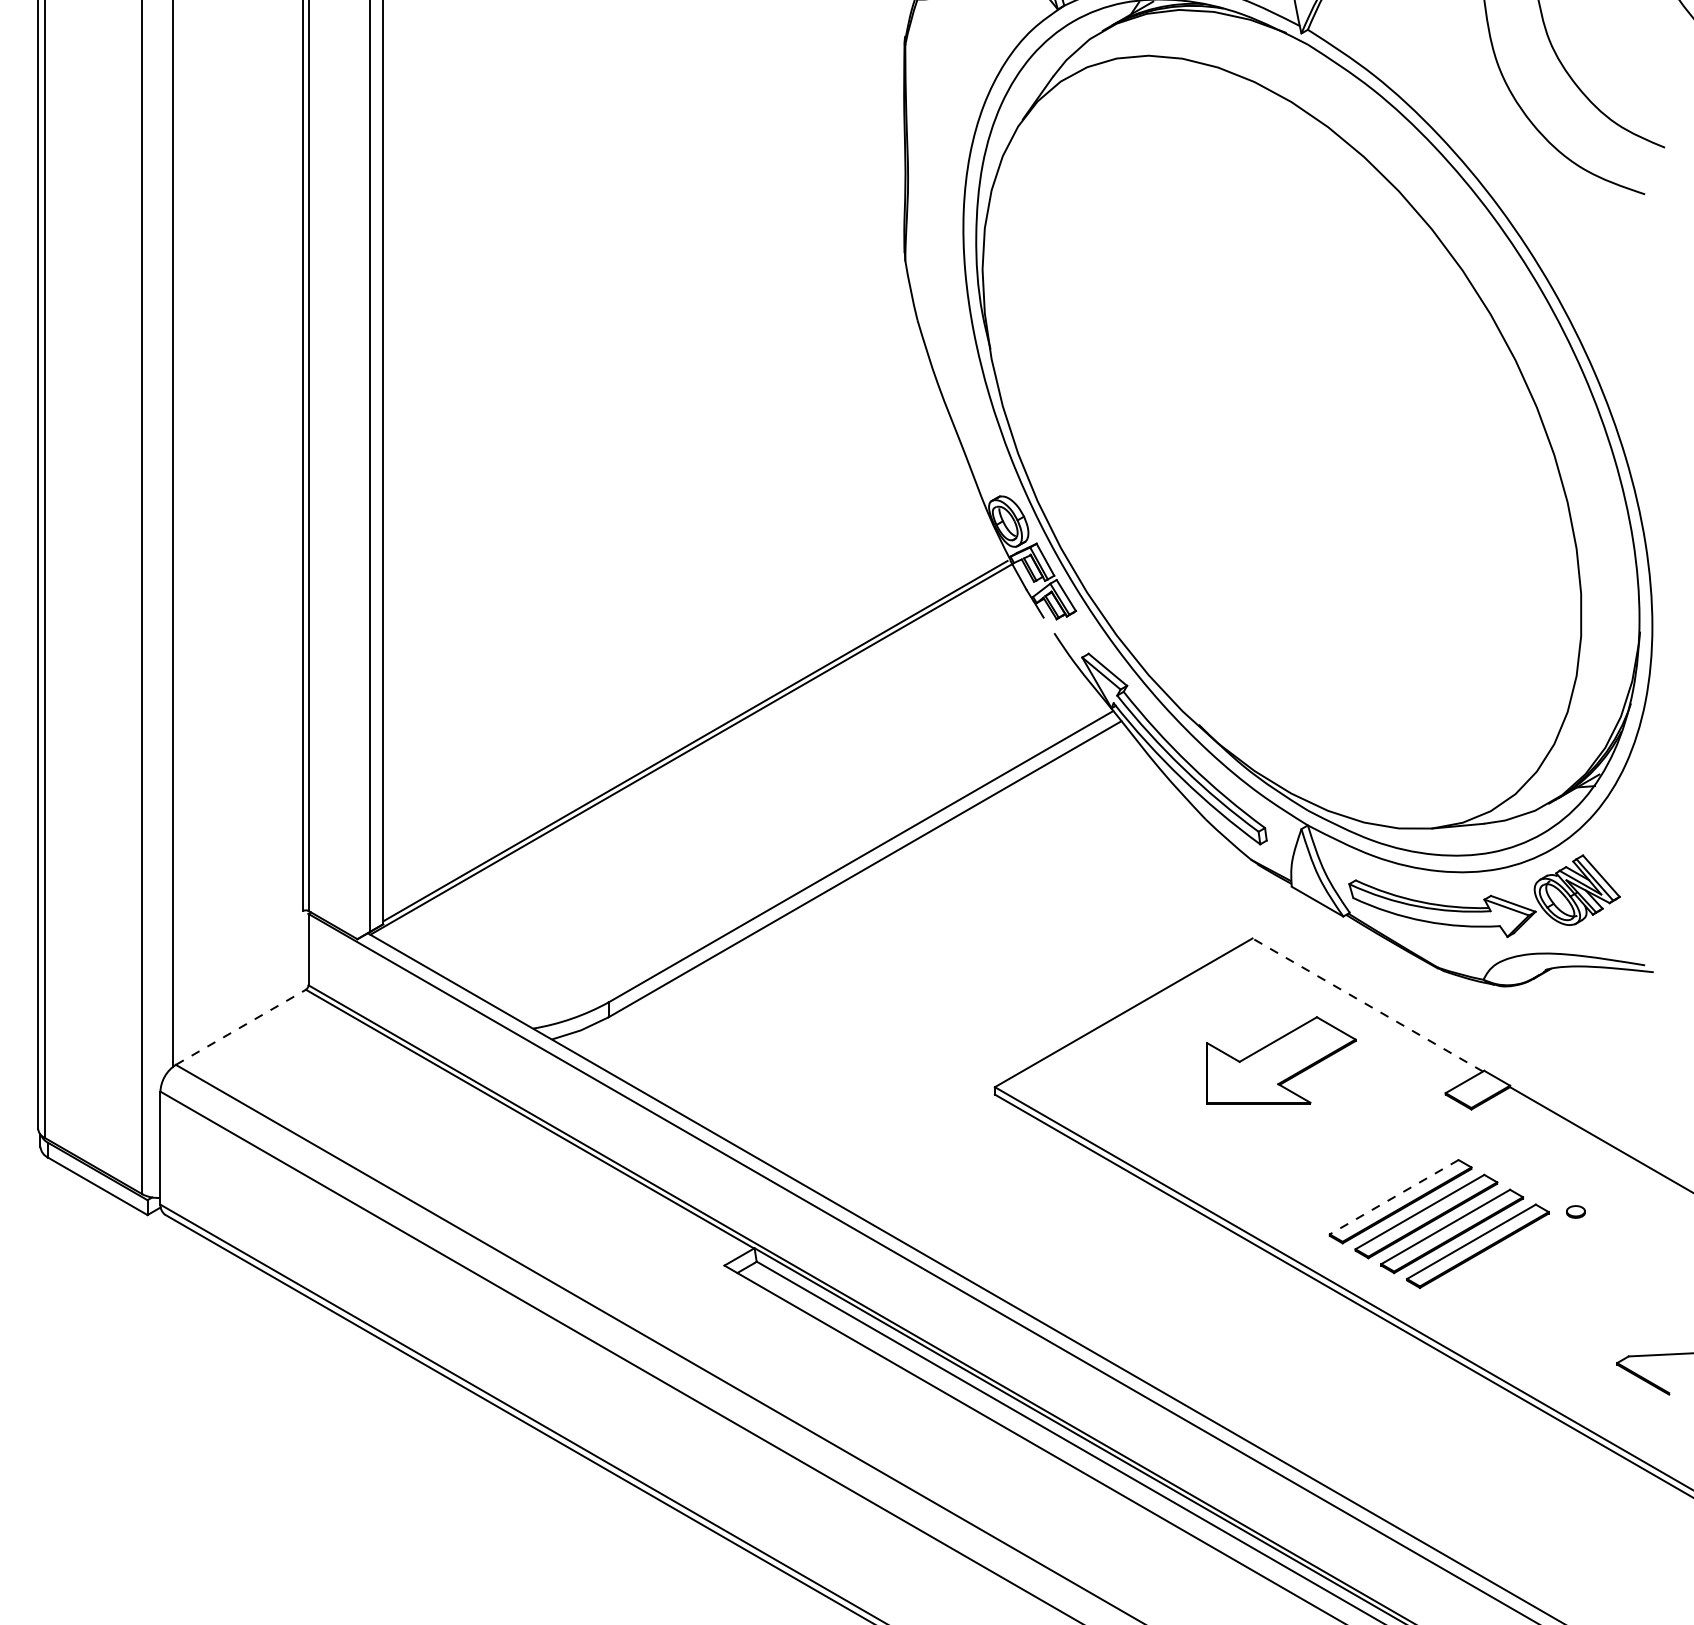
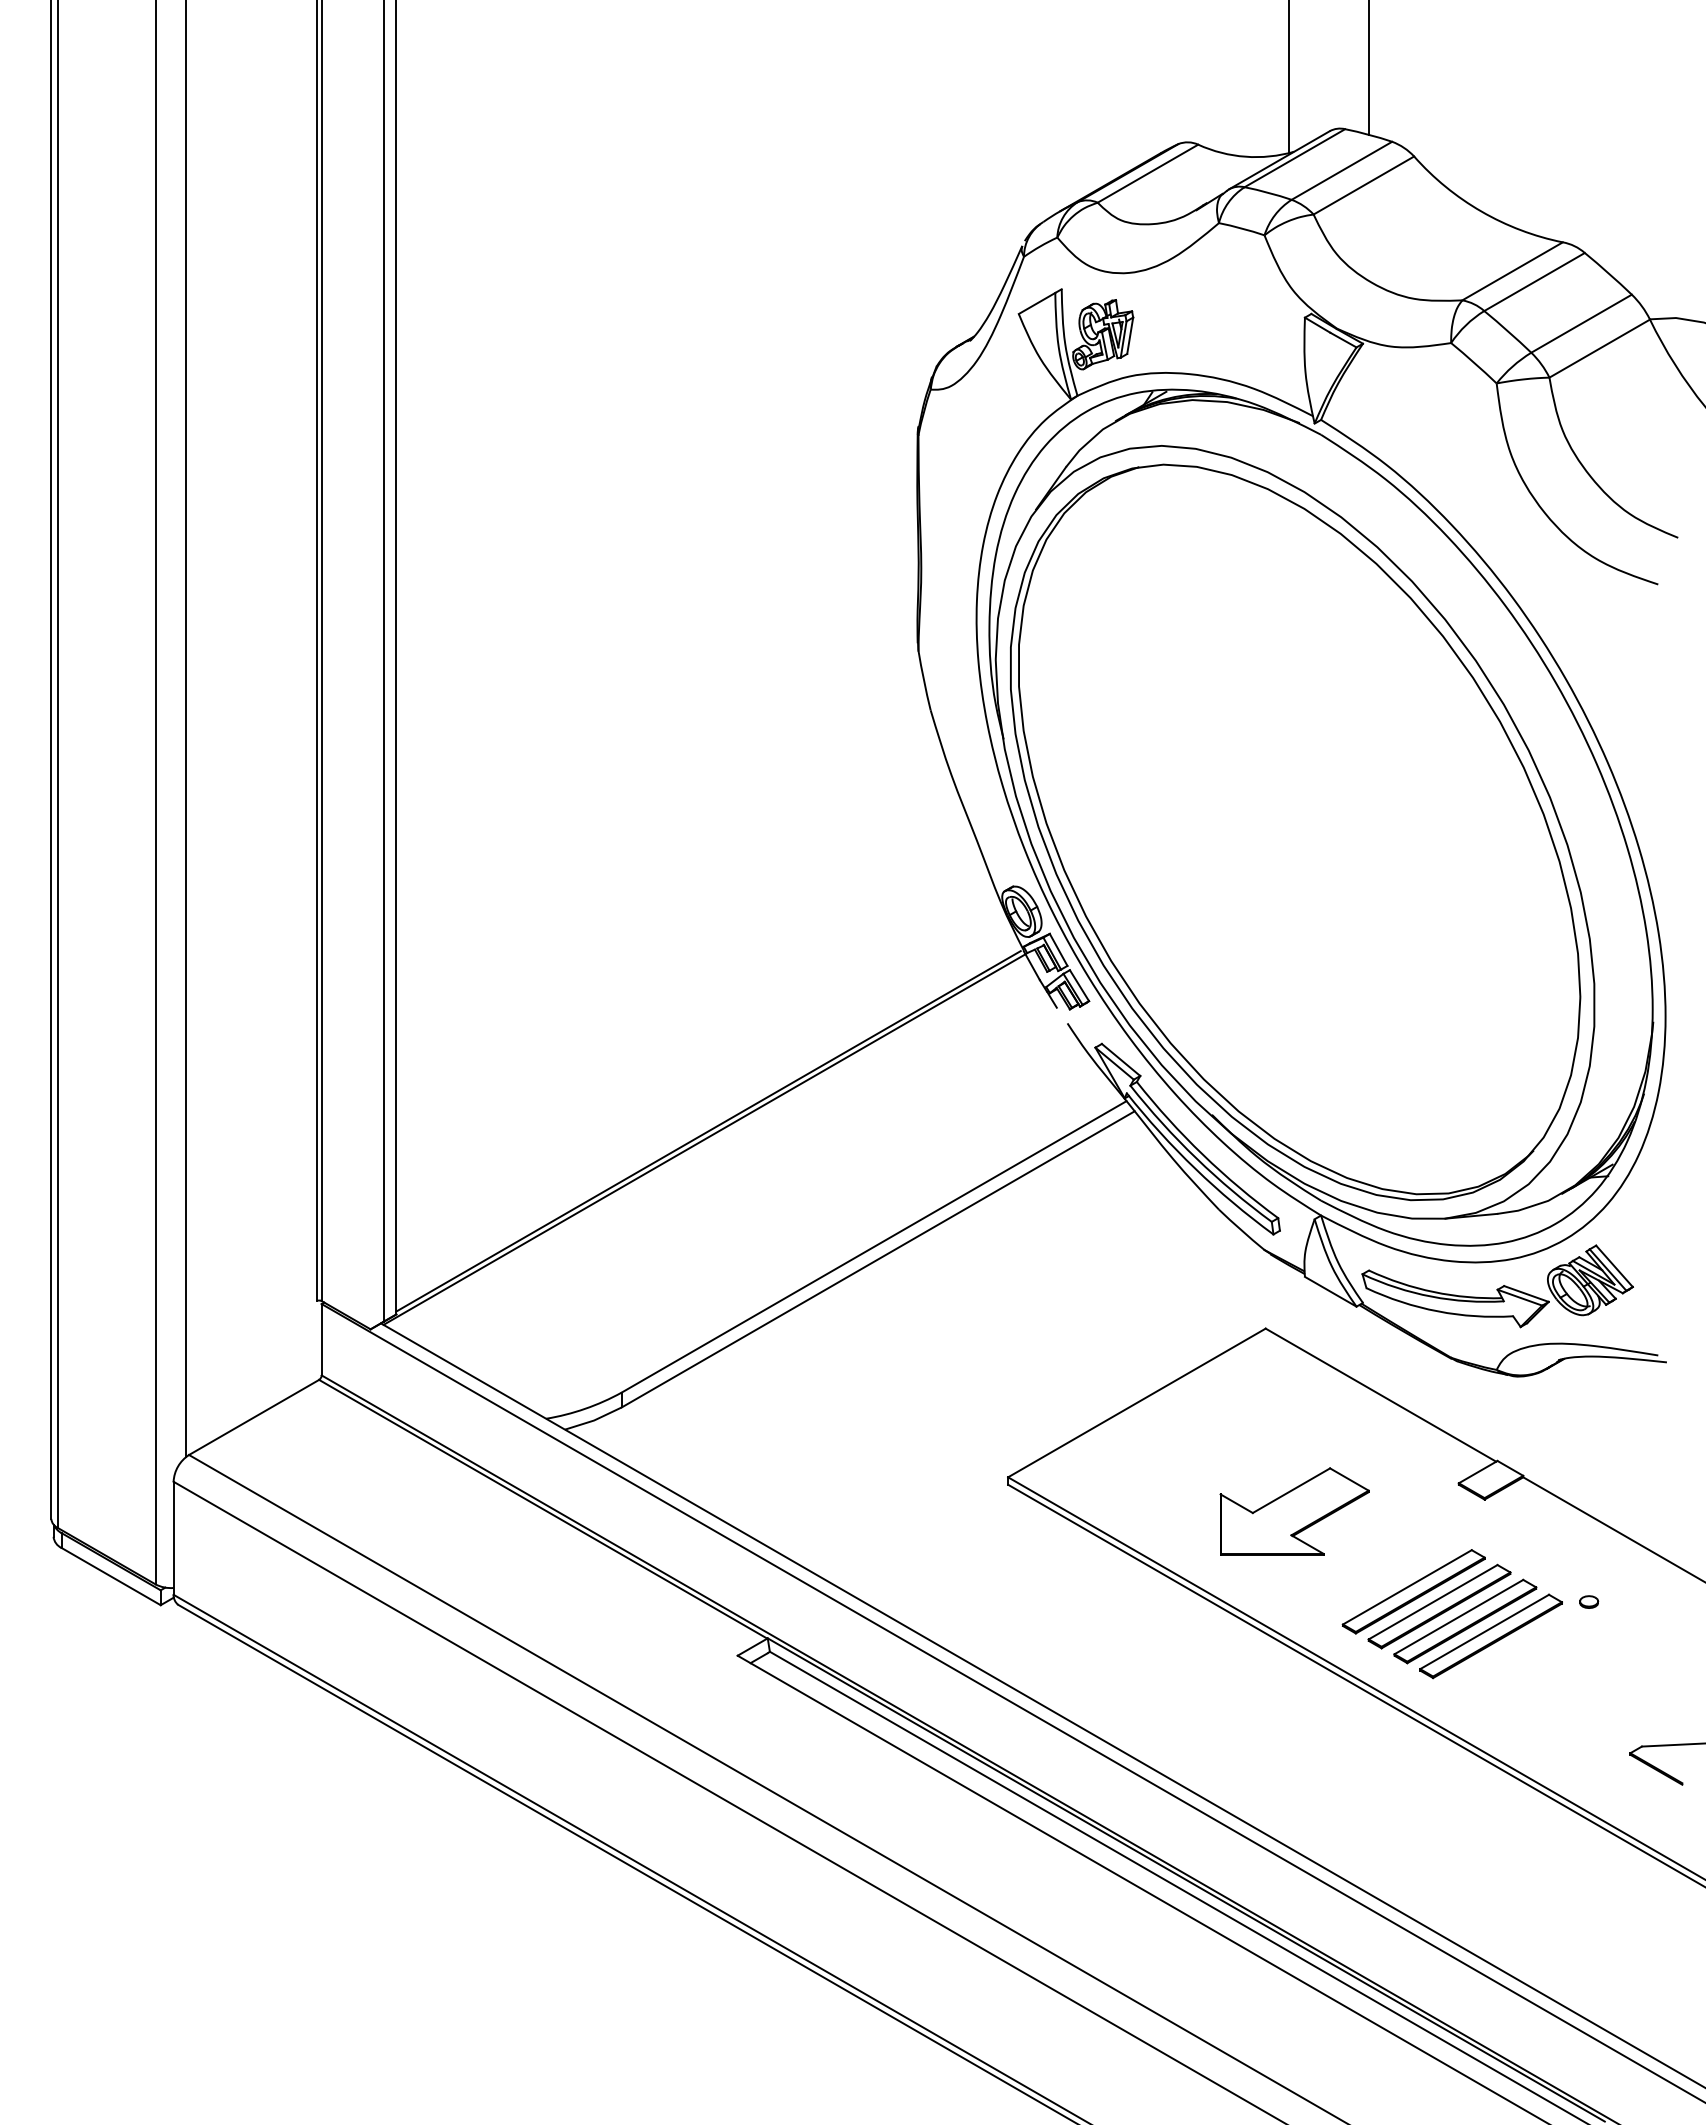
part: (1282, 442) -> (1295, 832), added
line: (1367, 1004) -> (1380, 1394), dashed -> solid
line: (241, 1027) -> (254, 1417), dashed -> solid
part: (1281, 1060) -> (1294, 1511), moved
line: (1393, 1197) -> (1406, 1587), dashed -> solid

